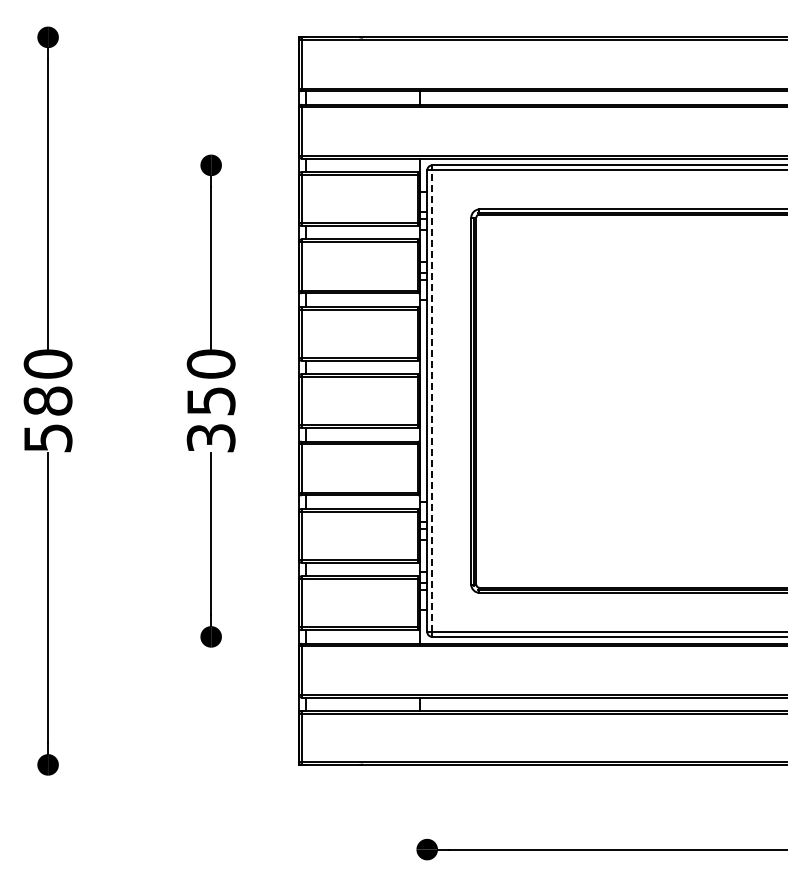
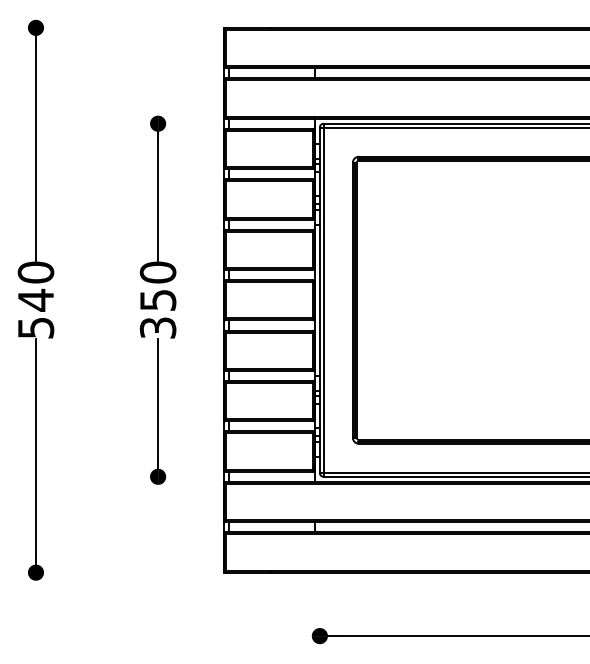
text: (47, 400) -> (35, 299), 580 -> 540
line: (432, 401) -> (323, 300), dashed -> solid

